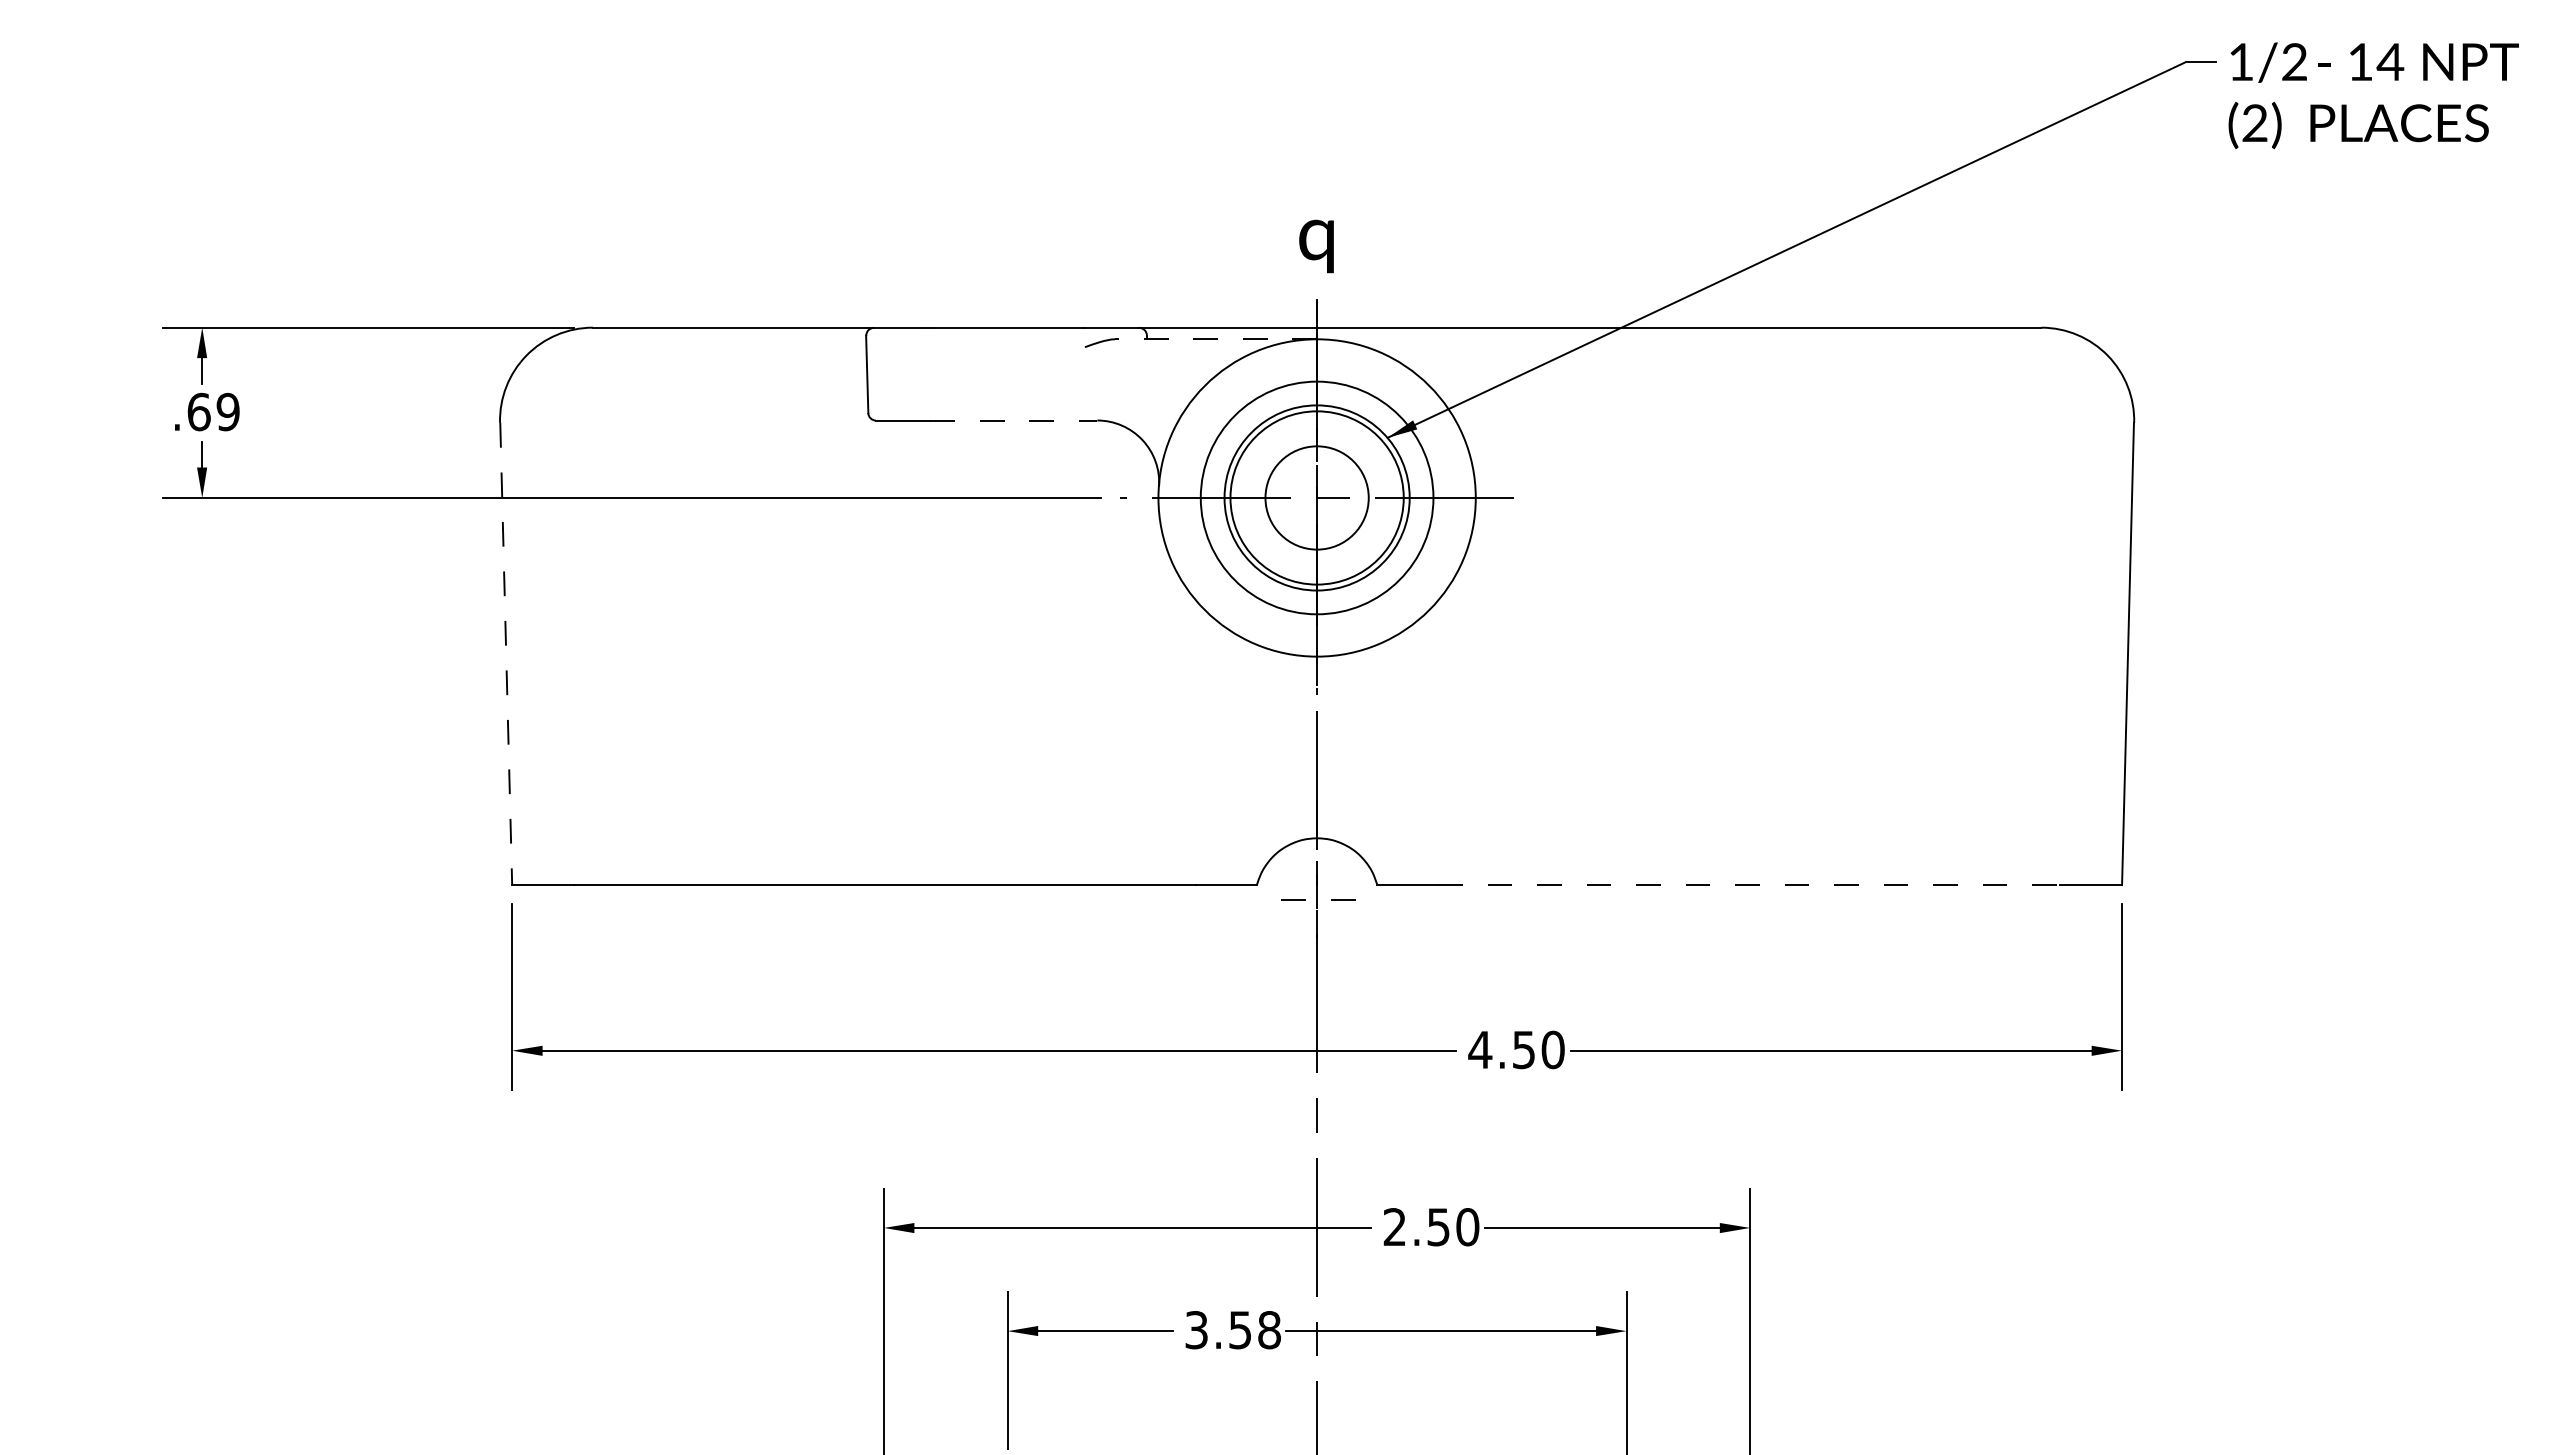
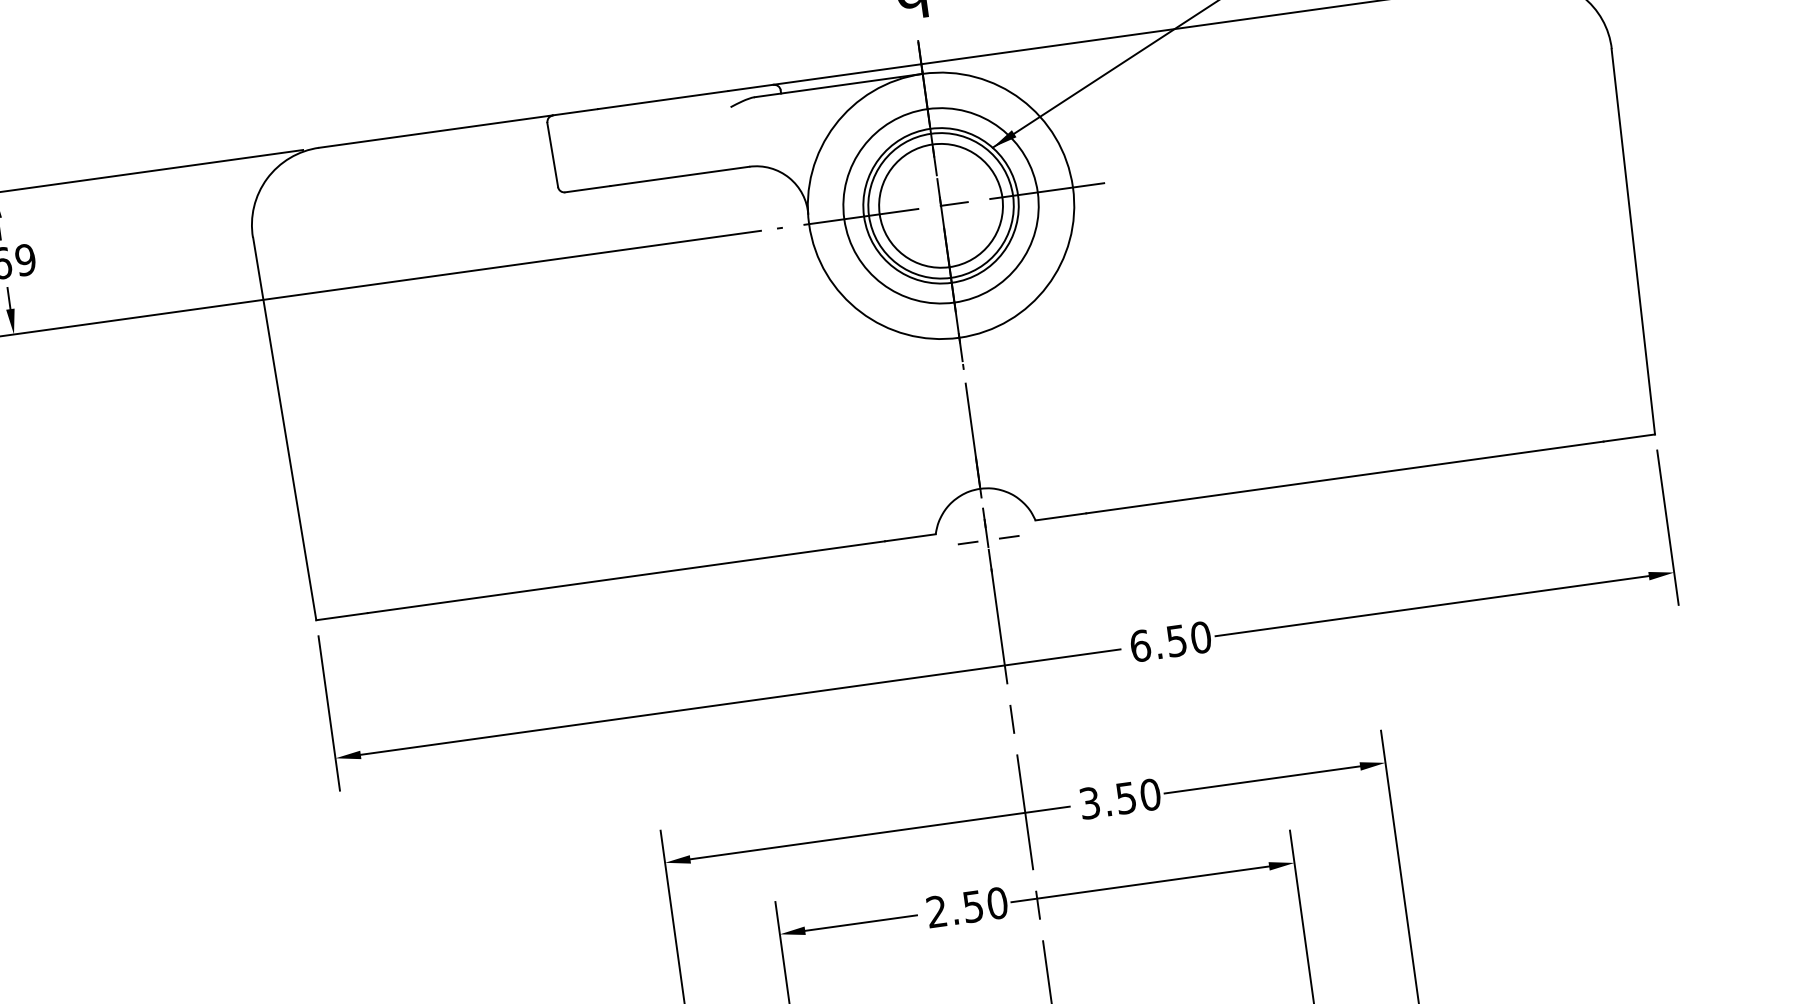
line: (1216, 339) -> (839, 85), dashed -> solid
line: (1013, 420) -> (679, 176), dashed -> solid
circle: (1316, 497) -> (940, 205), size x1.43
line: (506, 653) -> (284, 428), dashed -> solid
line: (1749, 884) -> (1345, 477), dashed -> solid
text: (1480, 1049) -> (1140, 645), 4.50 -> 6.50
text: (1394, 1227) -> (1089, 803), 2.50 -> 3.50
text: (1233, 1330) -> (967, 907), 3.58 -> 2.50

